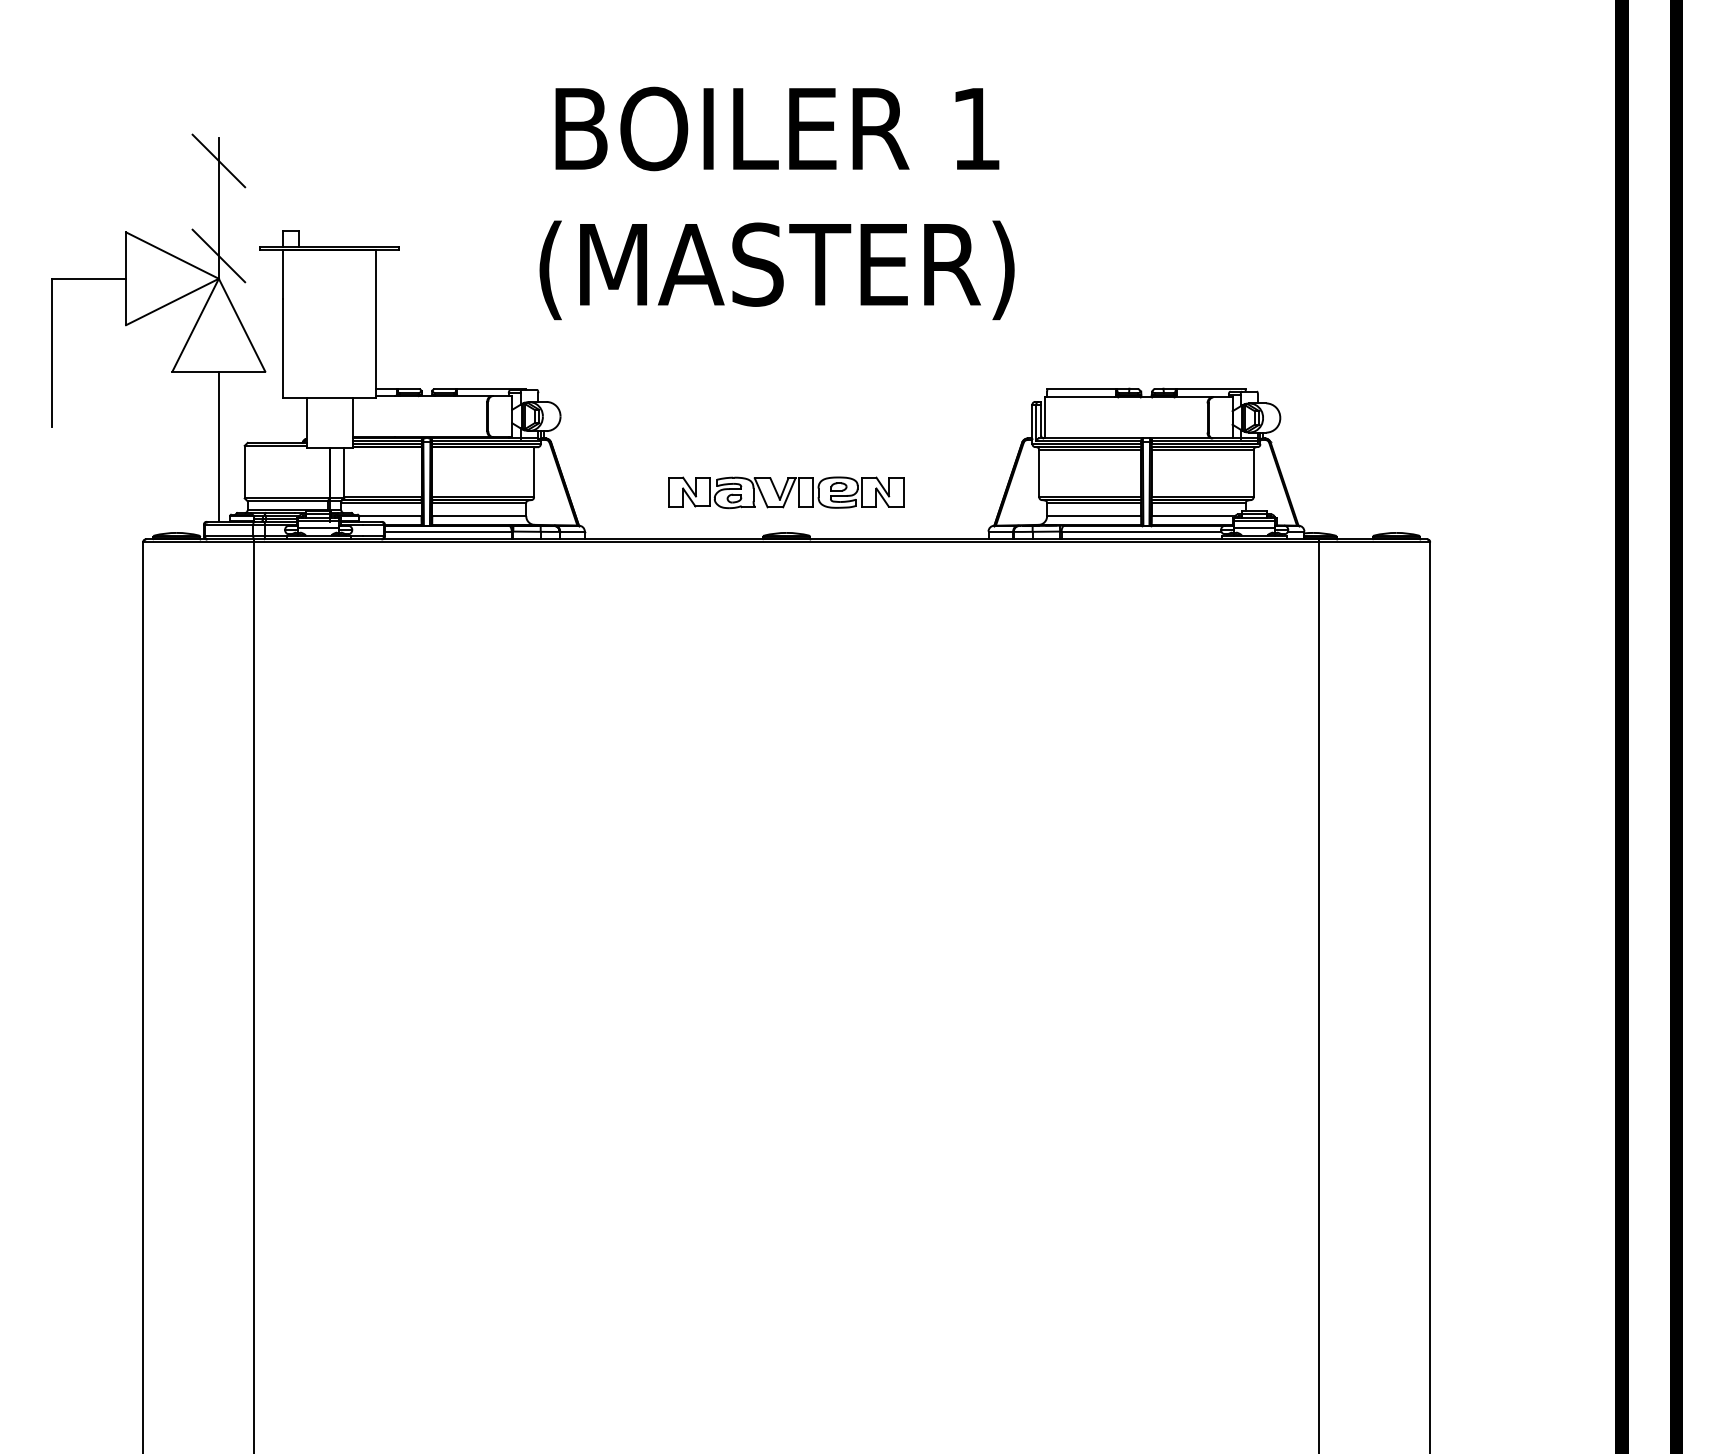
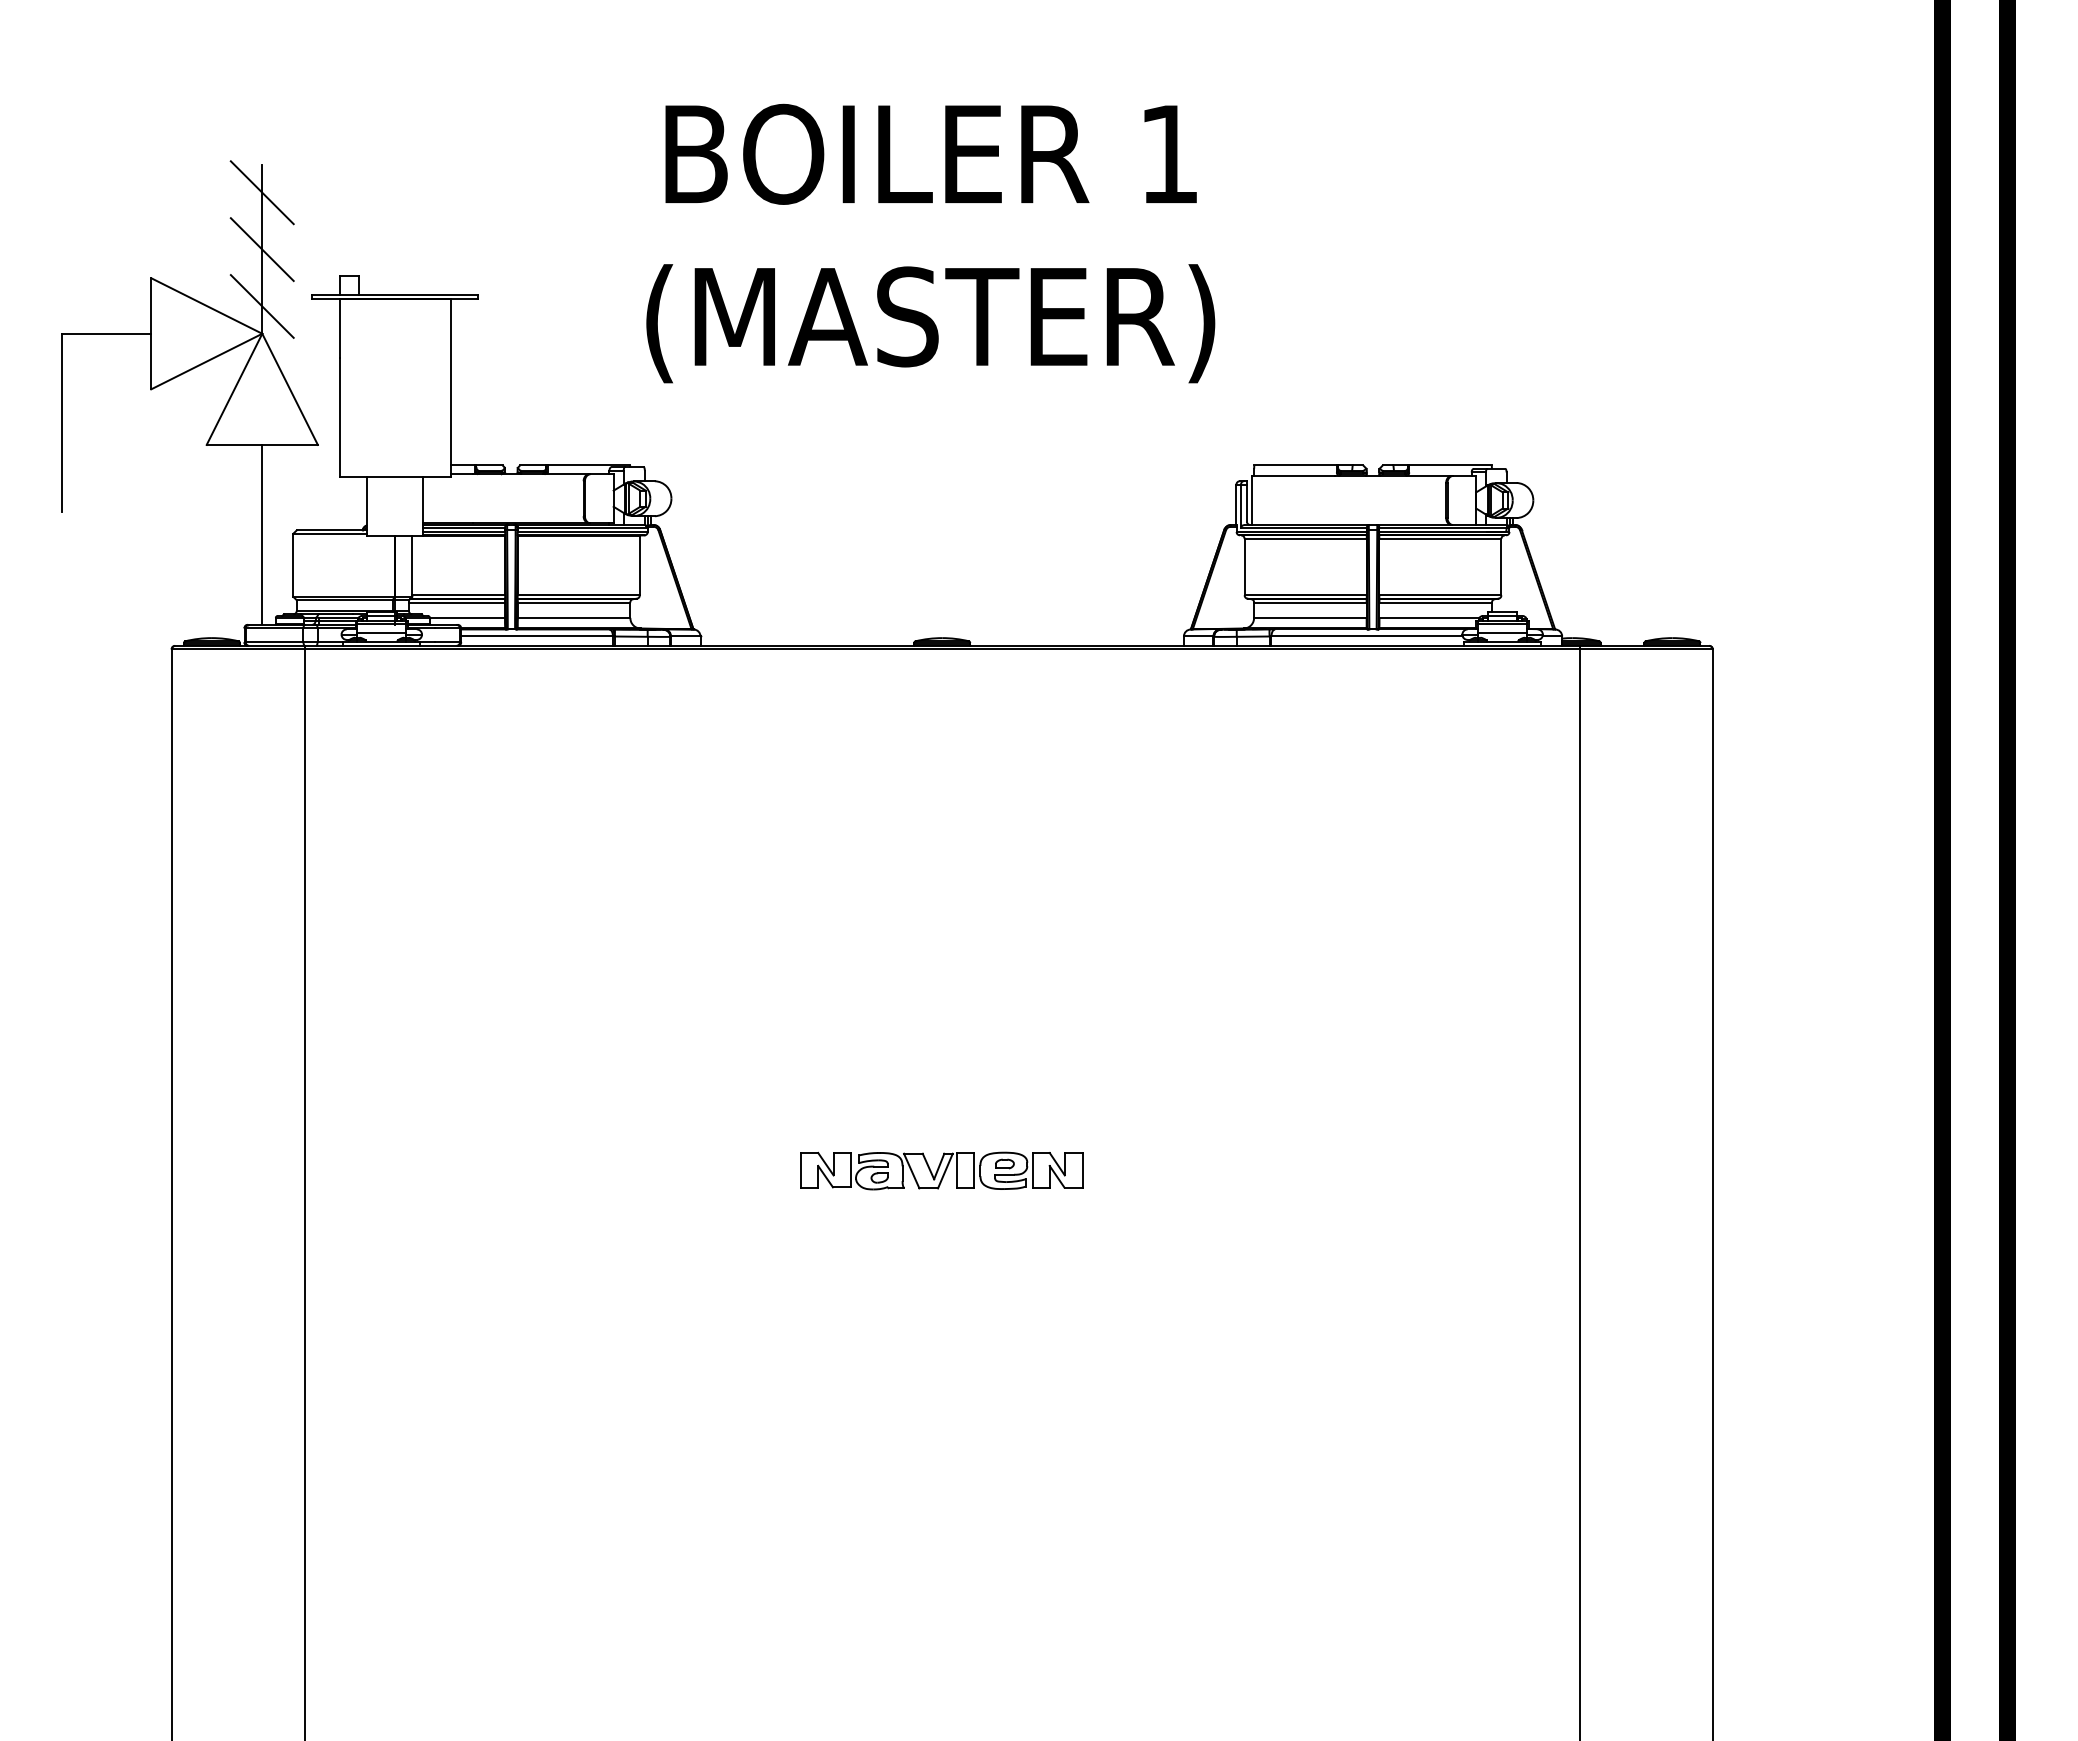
line: (218, 208) -> (261, 249), added
part: (786, 492) -> (941, 1170), moved

